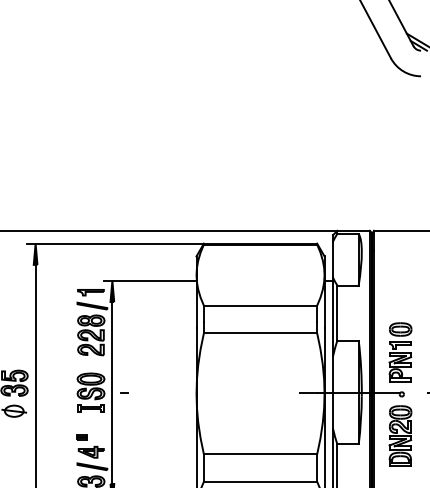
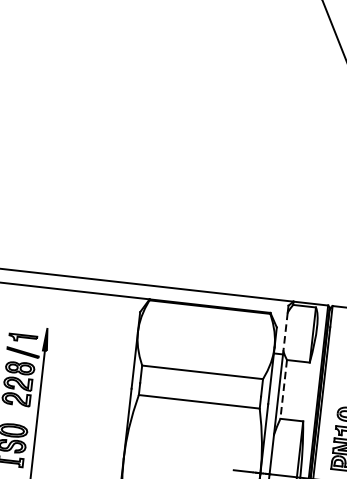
line: (333, 260) -> (285, 332), solid -> dashed
line: (149, 280) -> (87, 332), removed
line: (337, 313) -> (283, 389), solid -> dashed
line: (124, 392) -> (47, 448), removed

